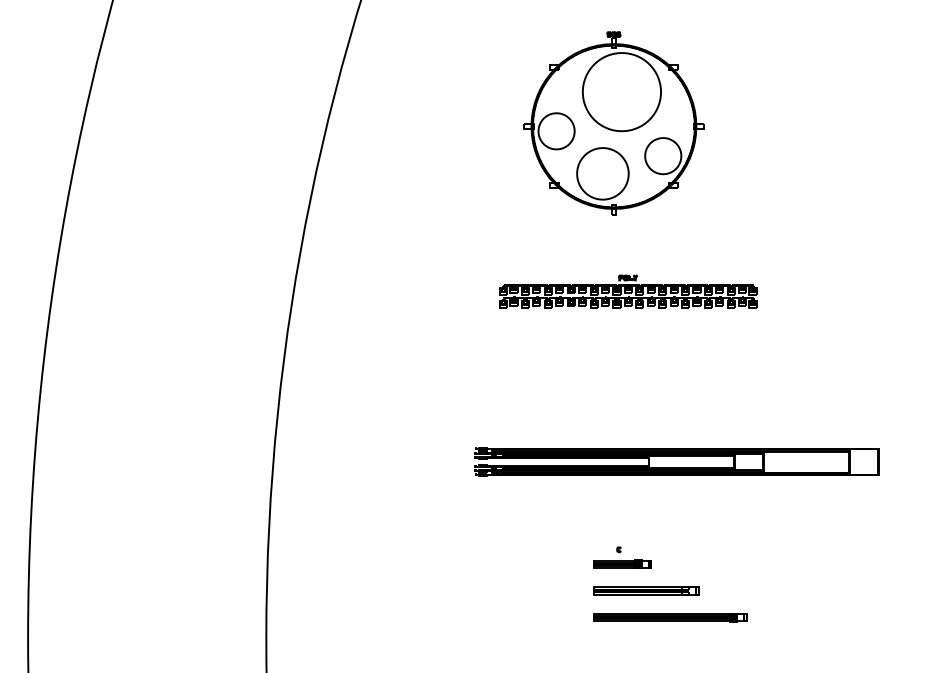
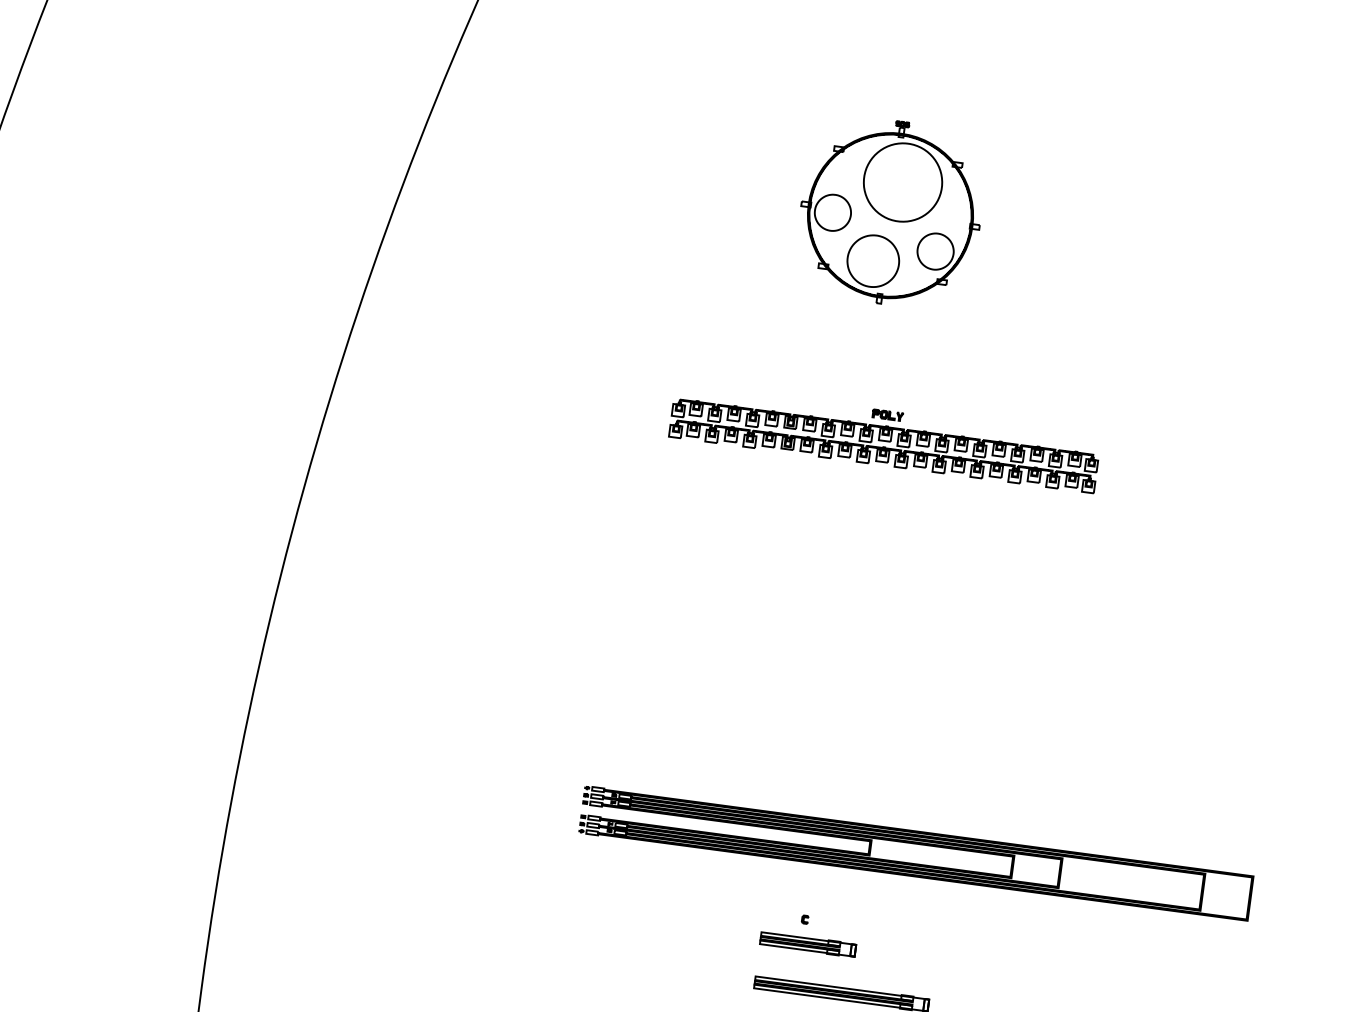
part: (613, 123) -> (890, 212), size x0.6
part: (628, 291) -> (885, 437), moved
part: (676, 461) -> (915, 853), moved

